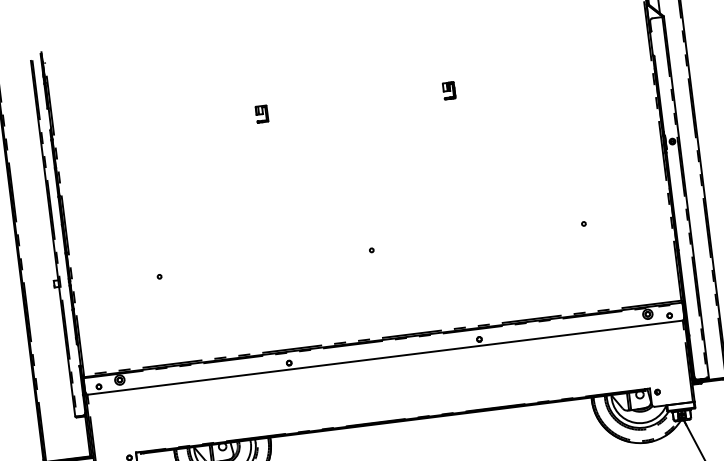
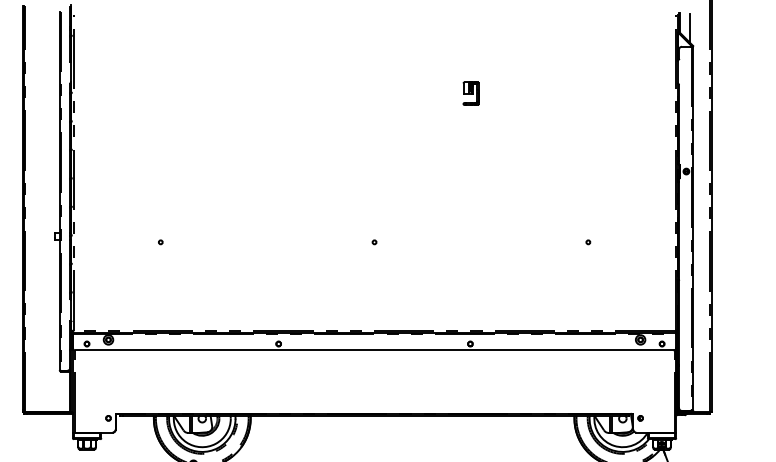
part: (448, 90) -> (470, 93), size x1.4
part: (262, 114) -> (282, 93), removed

